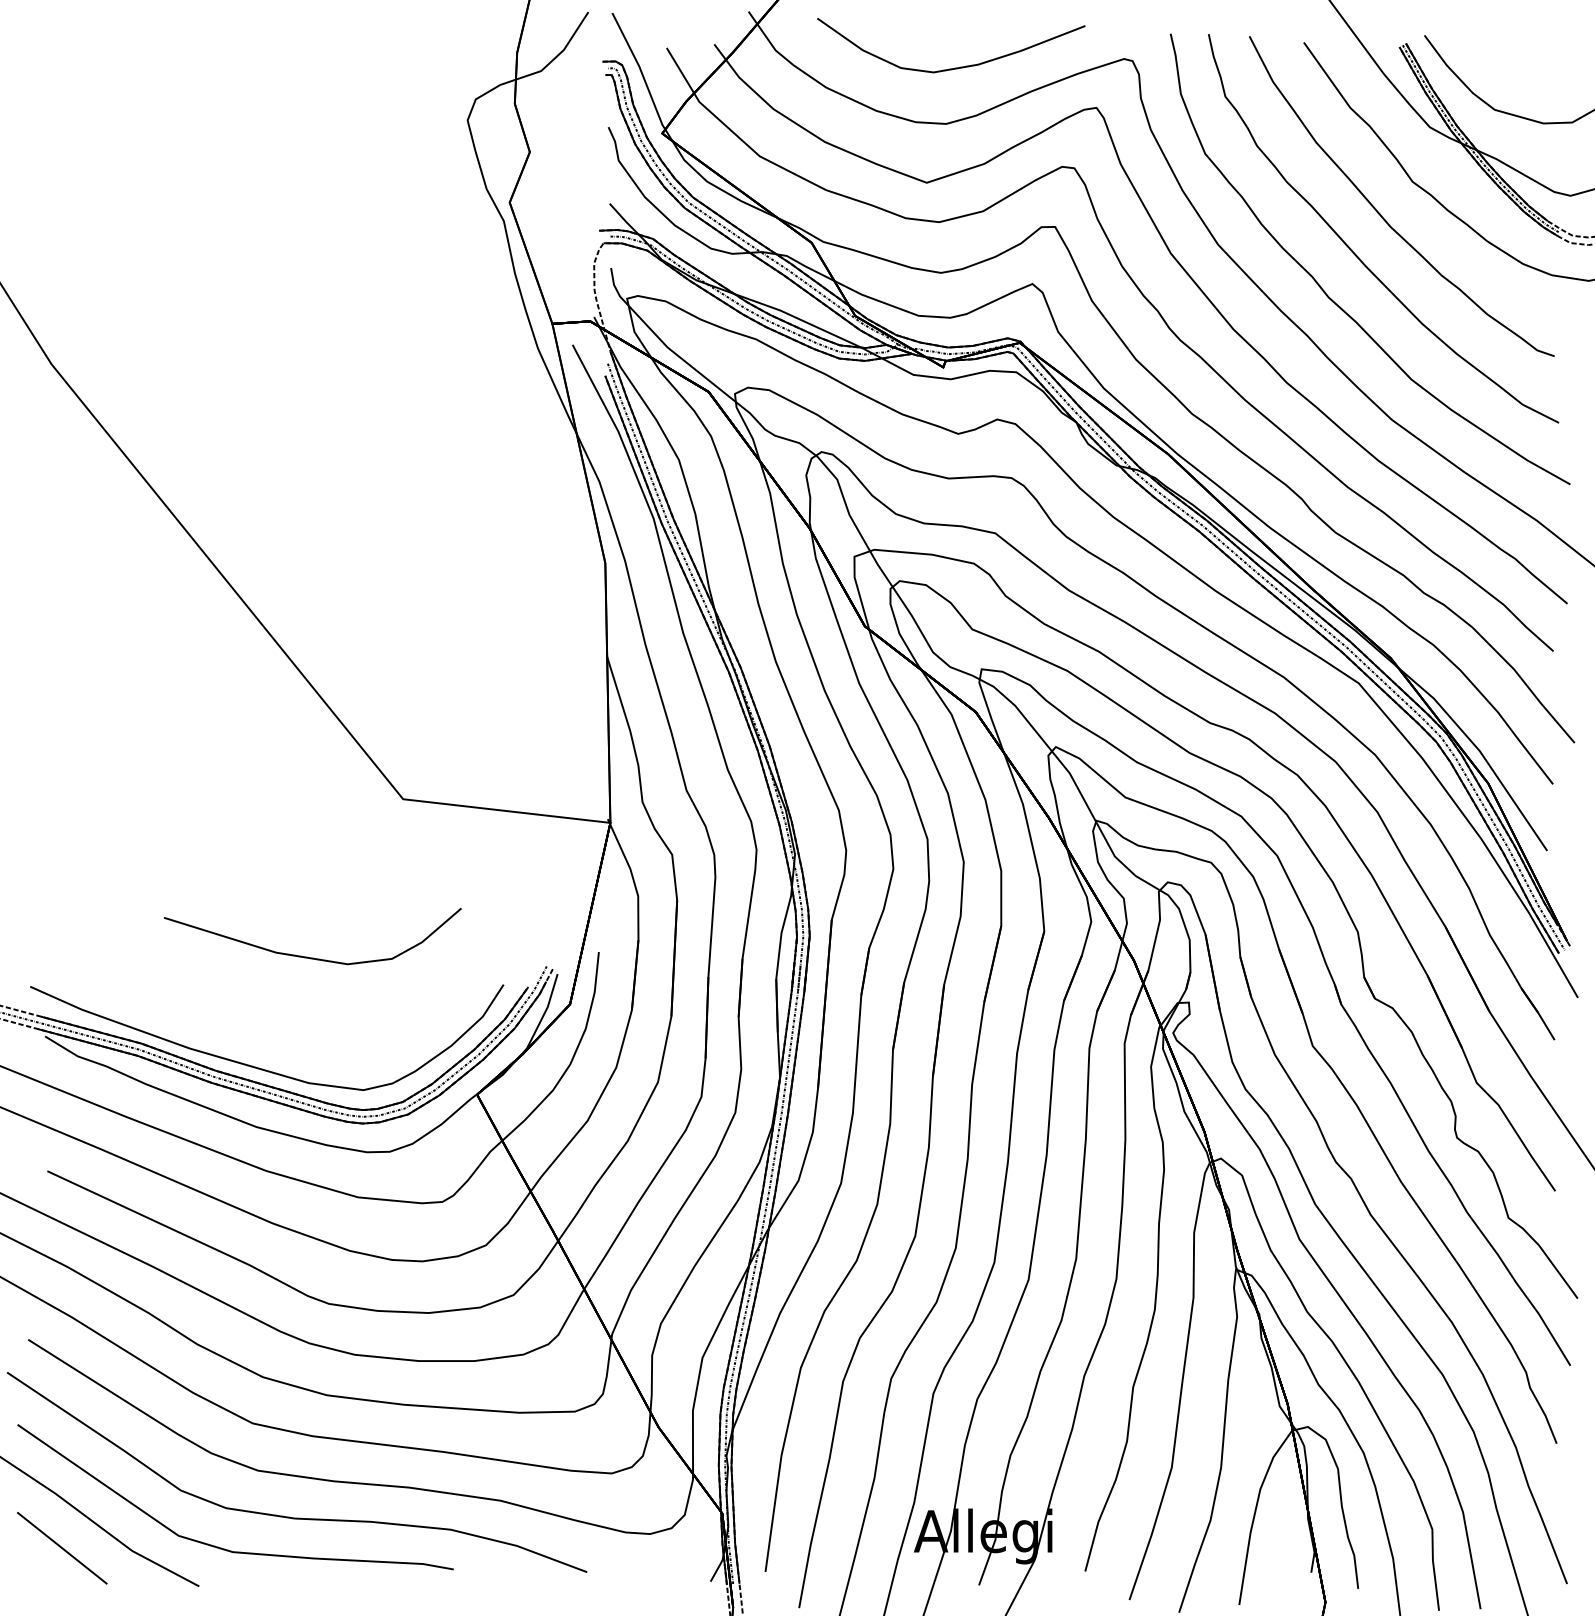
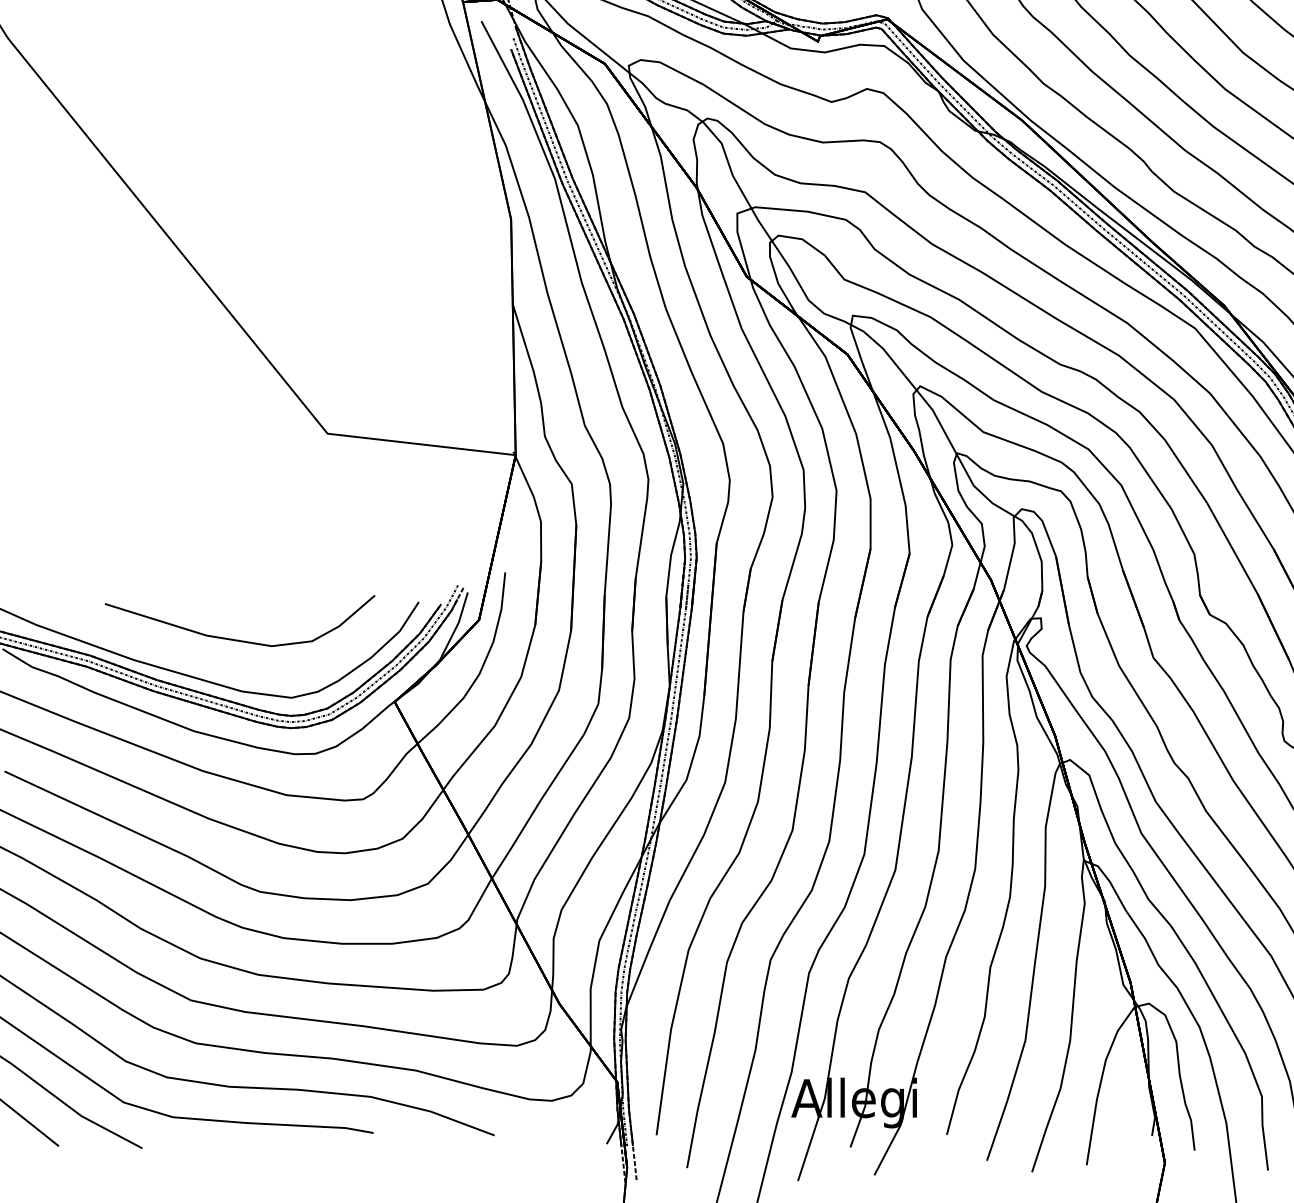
part: (307, 956) -> (235, 639), moved

